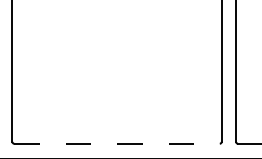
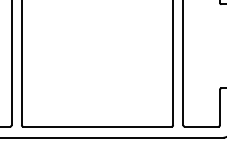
line: (118, 143) -> (98, 126), dashed -> solid

